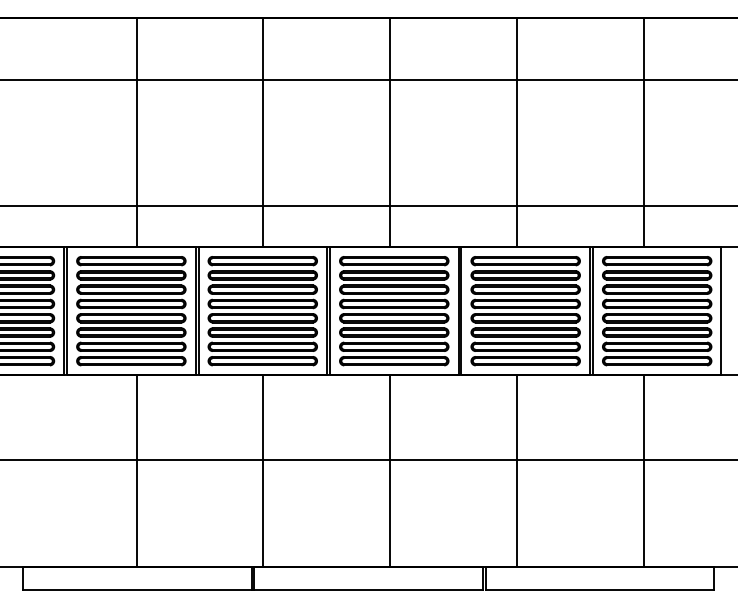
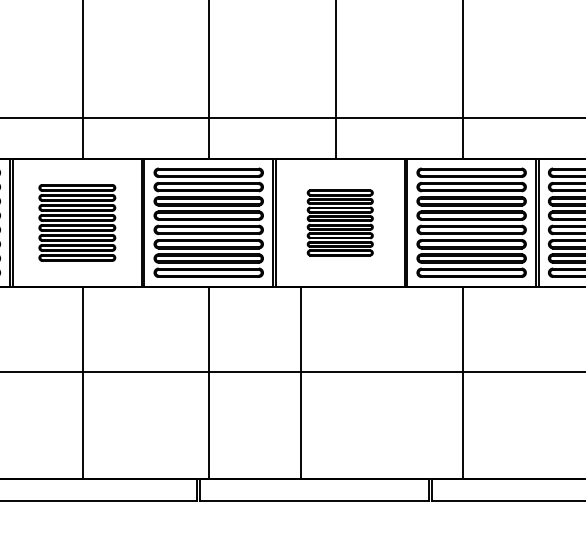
part: (131, 311) -> (77, 223), size x0.7
part: (394, 311) -> (340, 223), size x0.6
line: (390, 470) -> (301, 382), moved

